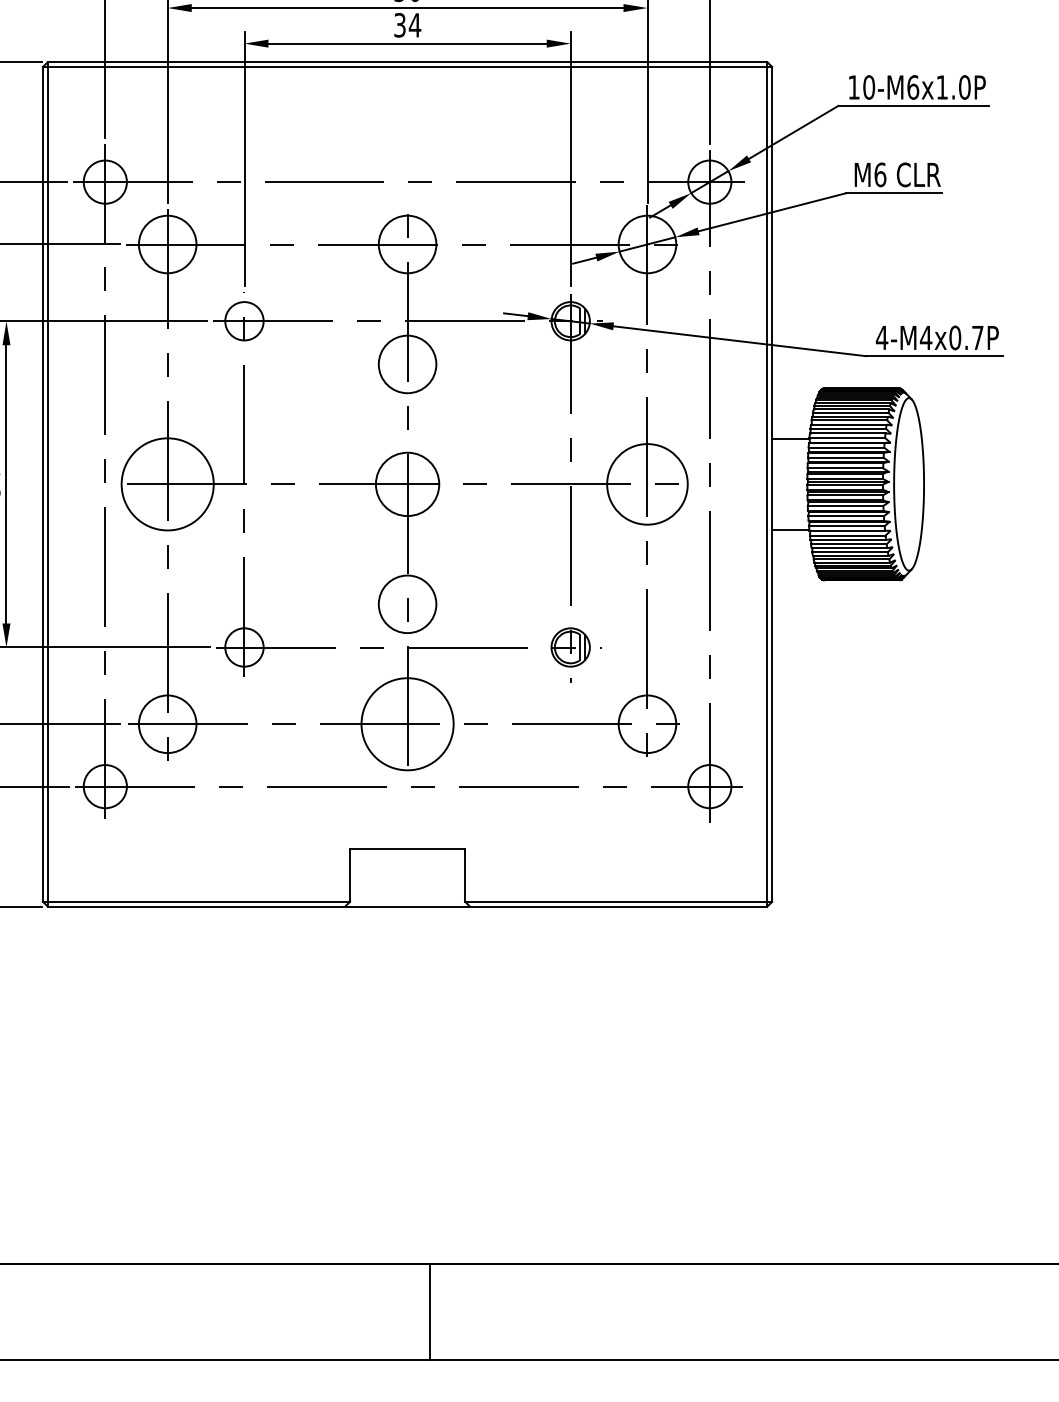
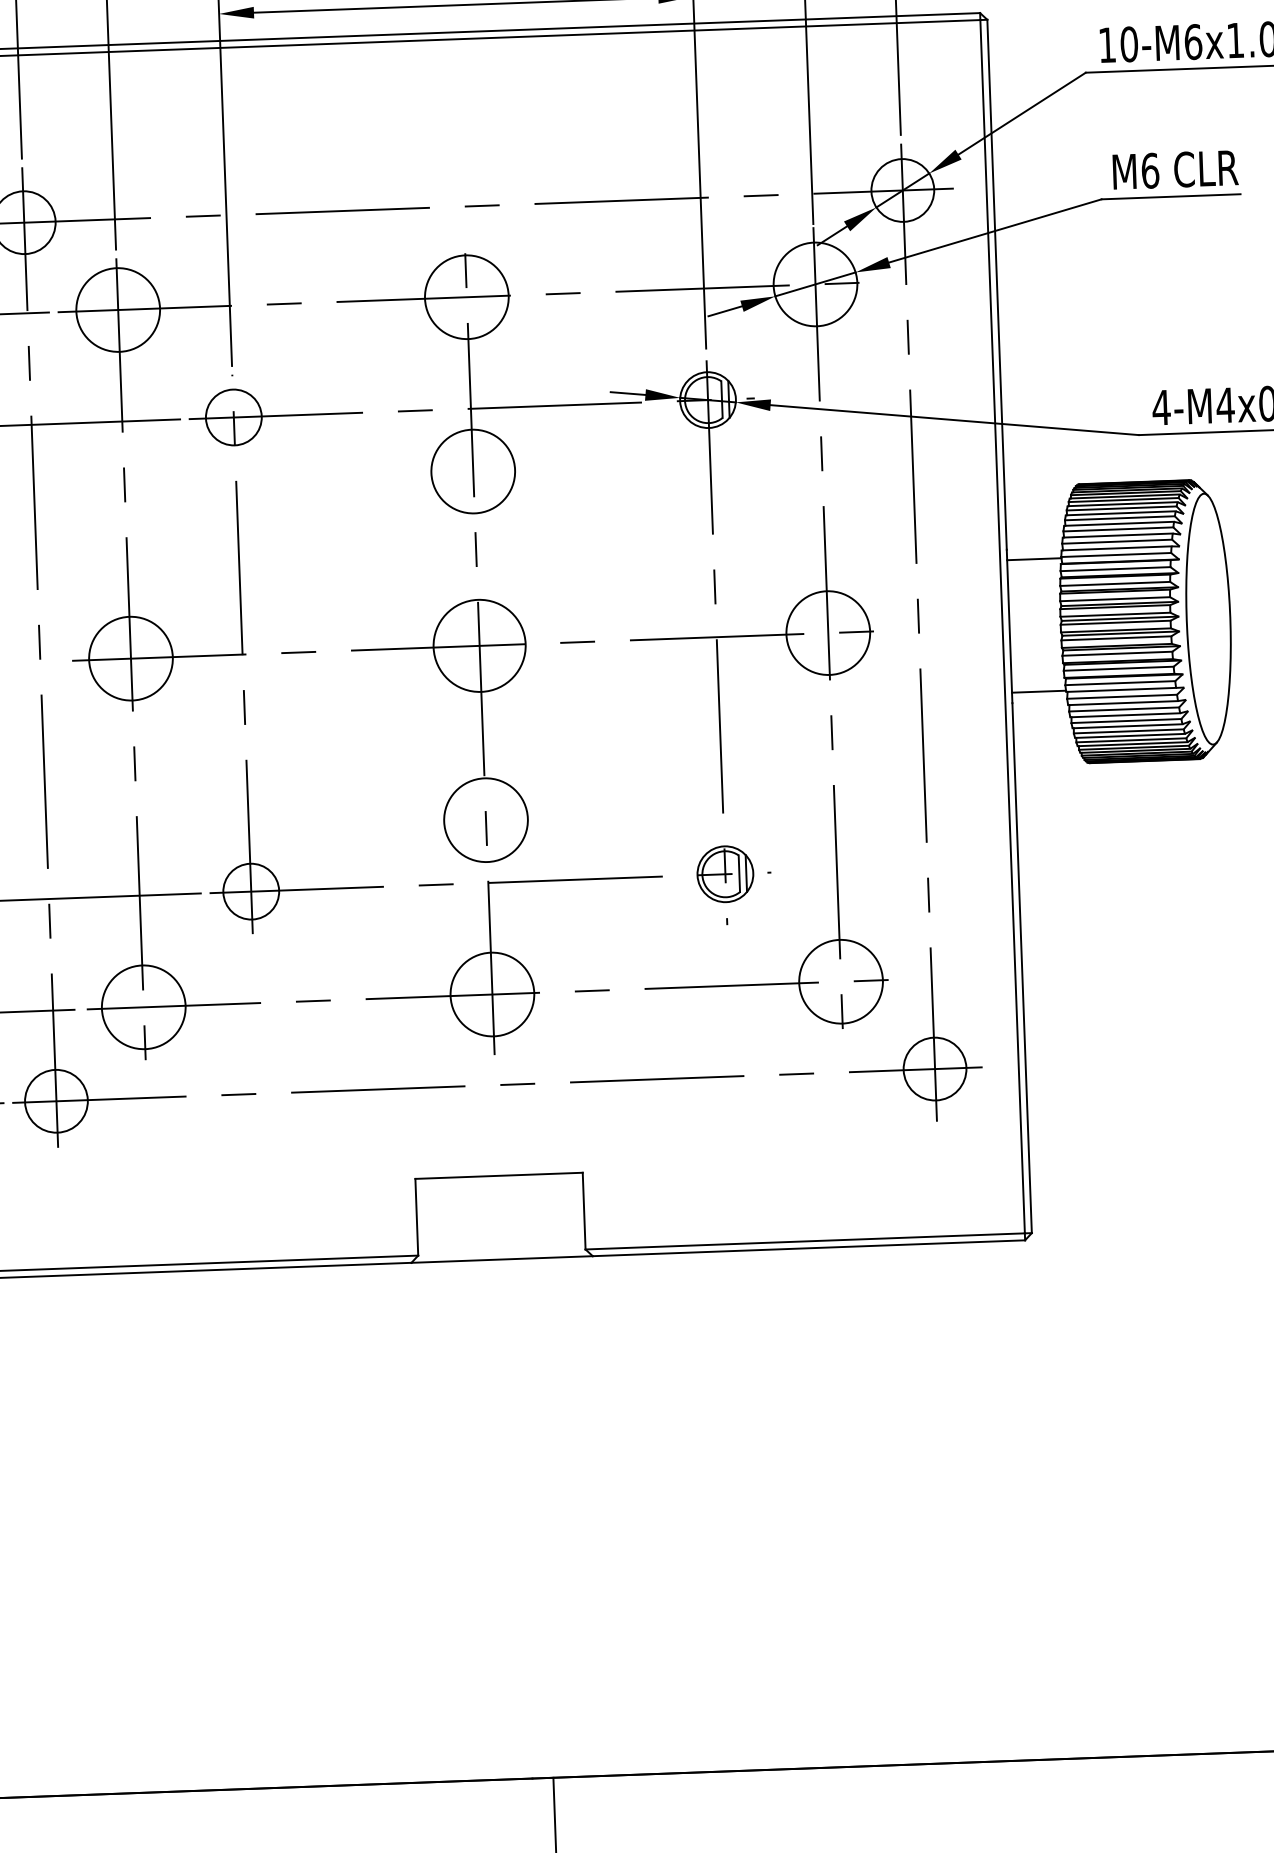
circle: (167, 484) -> (130, 658), size x0.62
circle: (647, 484) -> (828, 633), size x0.71
circle: (407, 724) -> (492, 994), size x0.62

